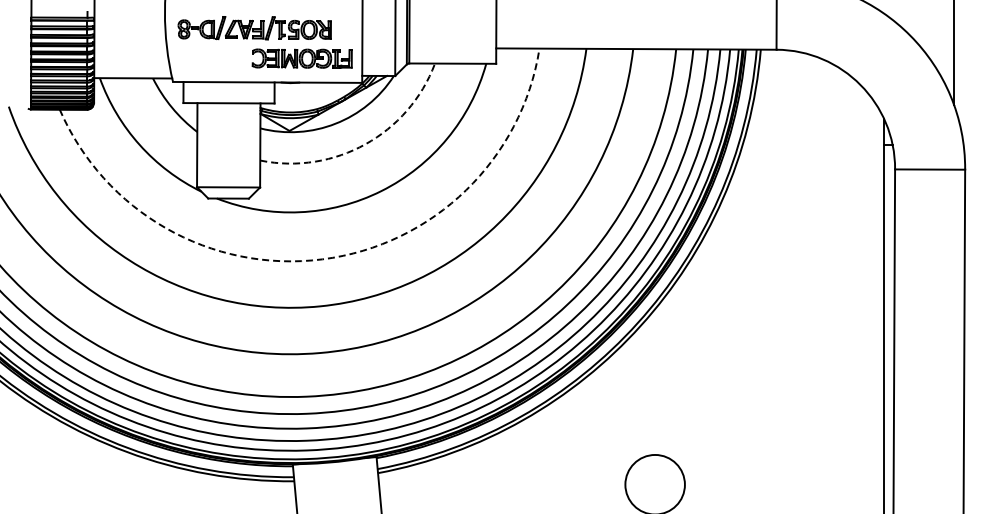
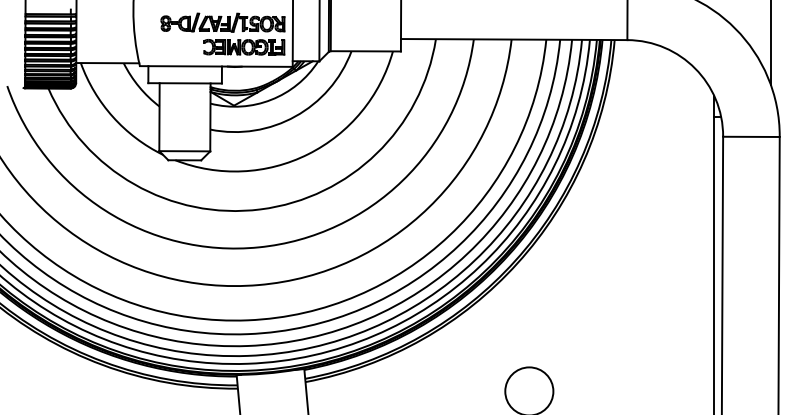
part: (254, 28) -> (222, 22), moved
arc: (365, 144) -> (295, 116), dashed -> solid
arc: (322, 259) -> (260, 209), dashed -> solid

